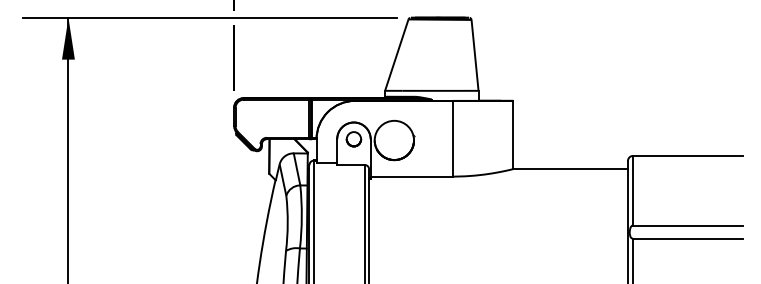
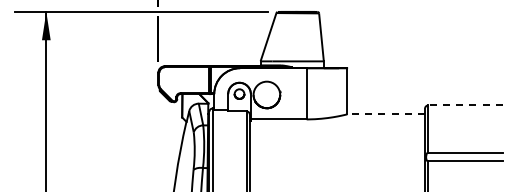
line: (687, 156) -> (465, 105), solid -> dashed
line: (571, 169) -> (386, 114), solid -> dashed

